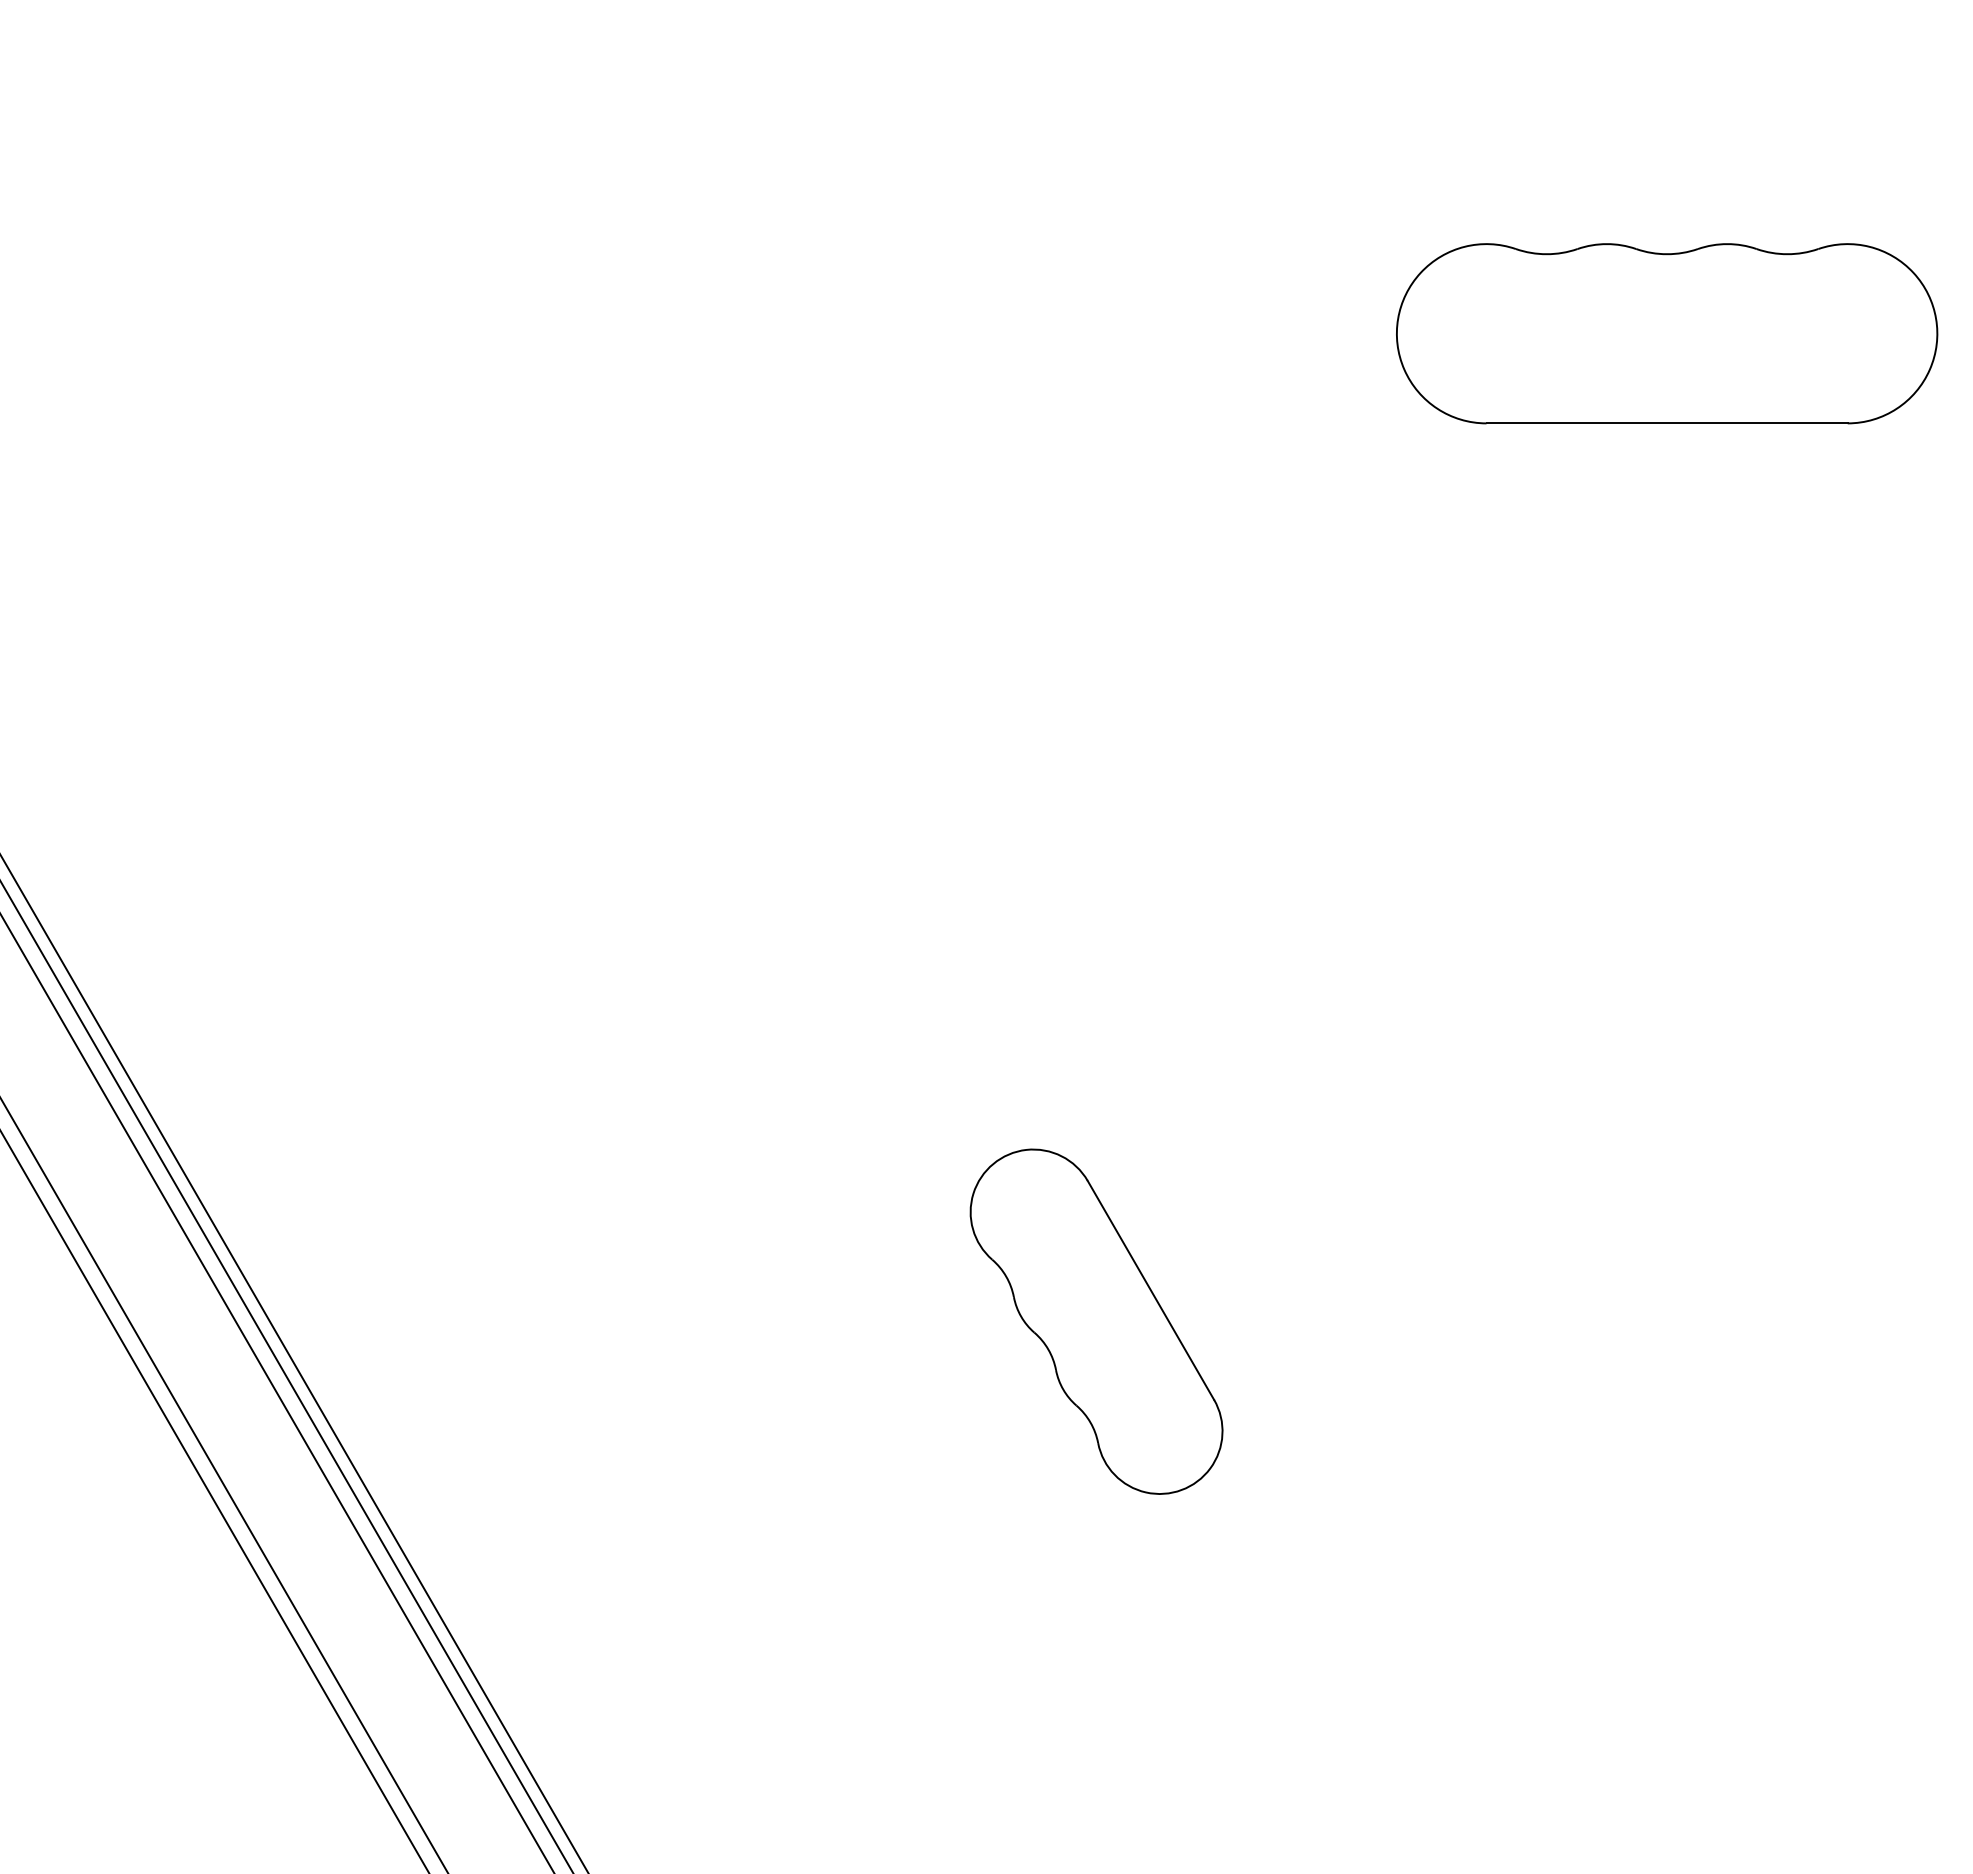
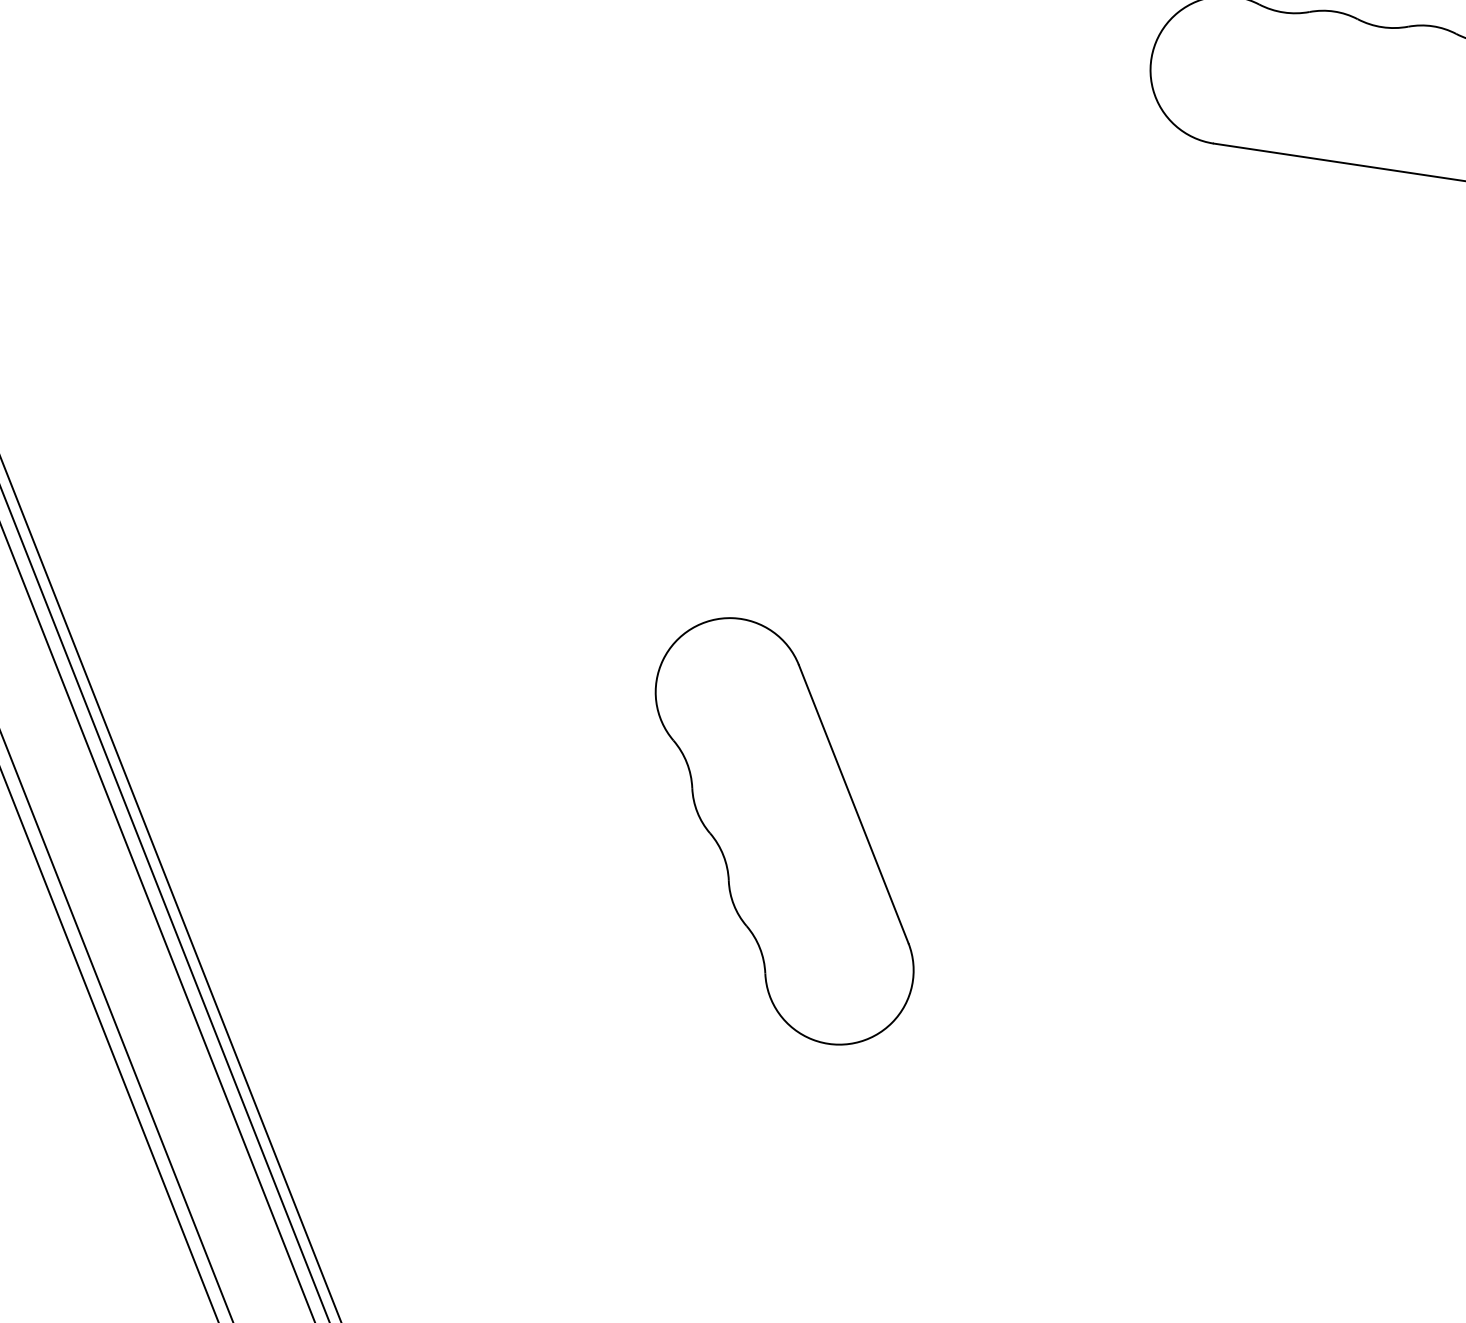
part: (1096, 1321) -> (784, 831), size x1.43

